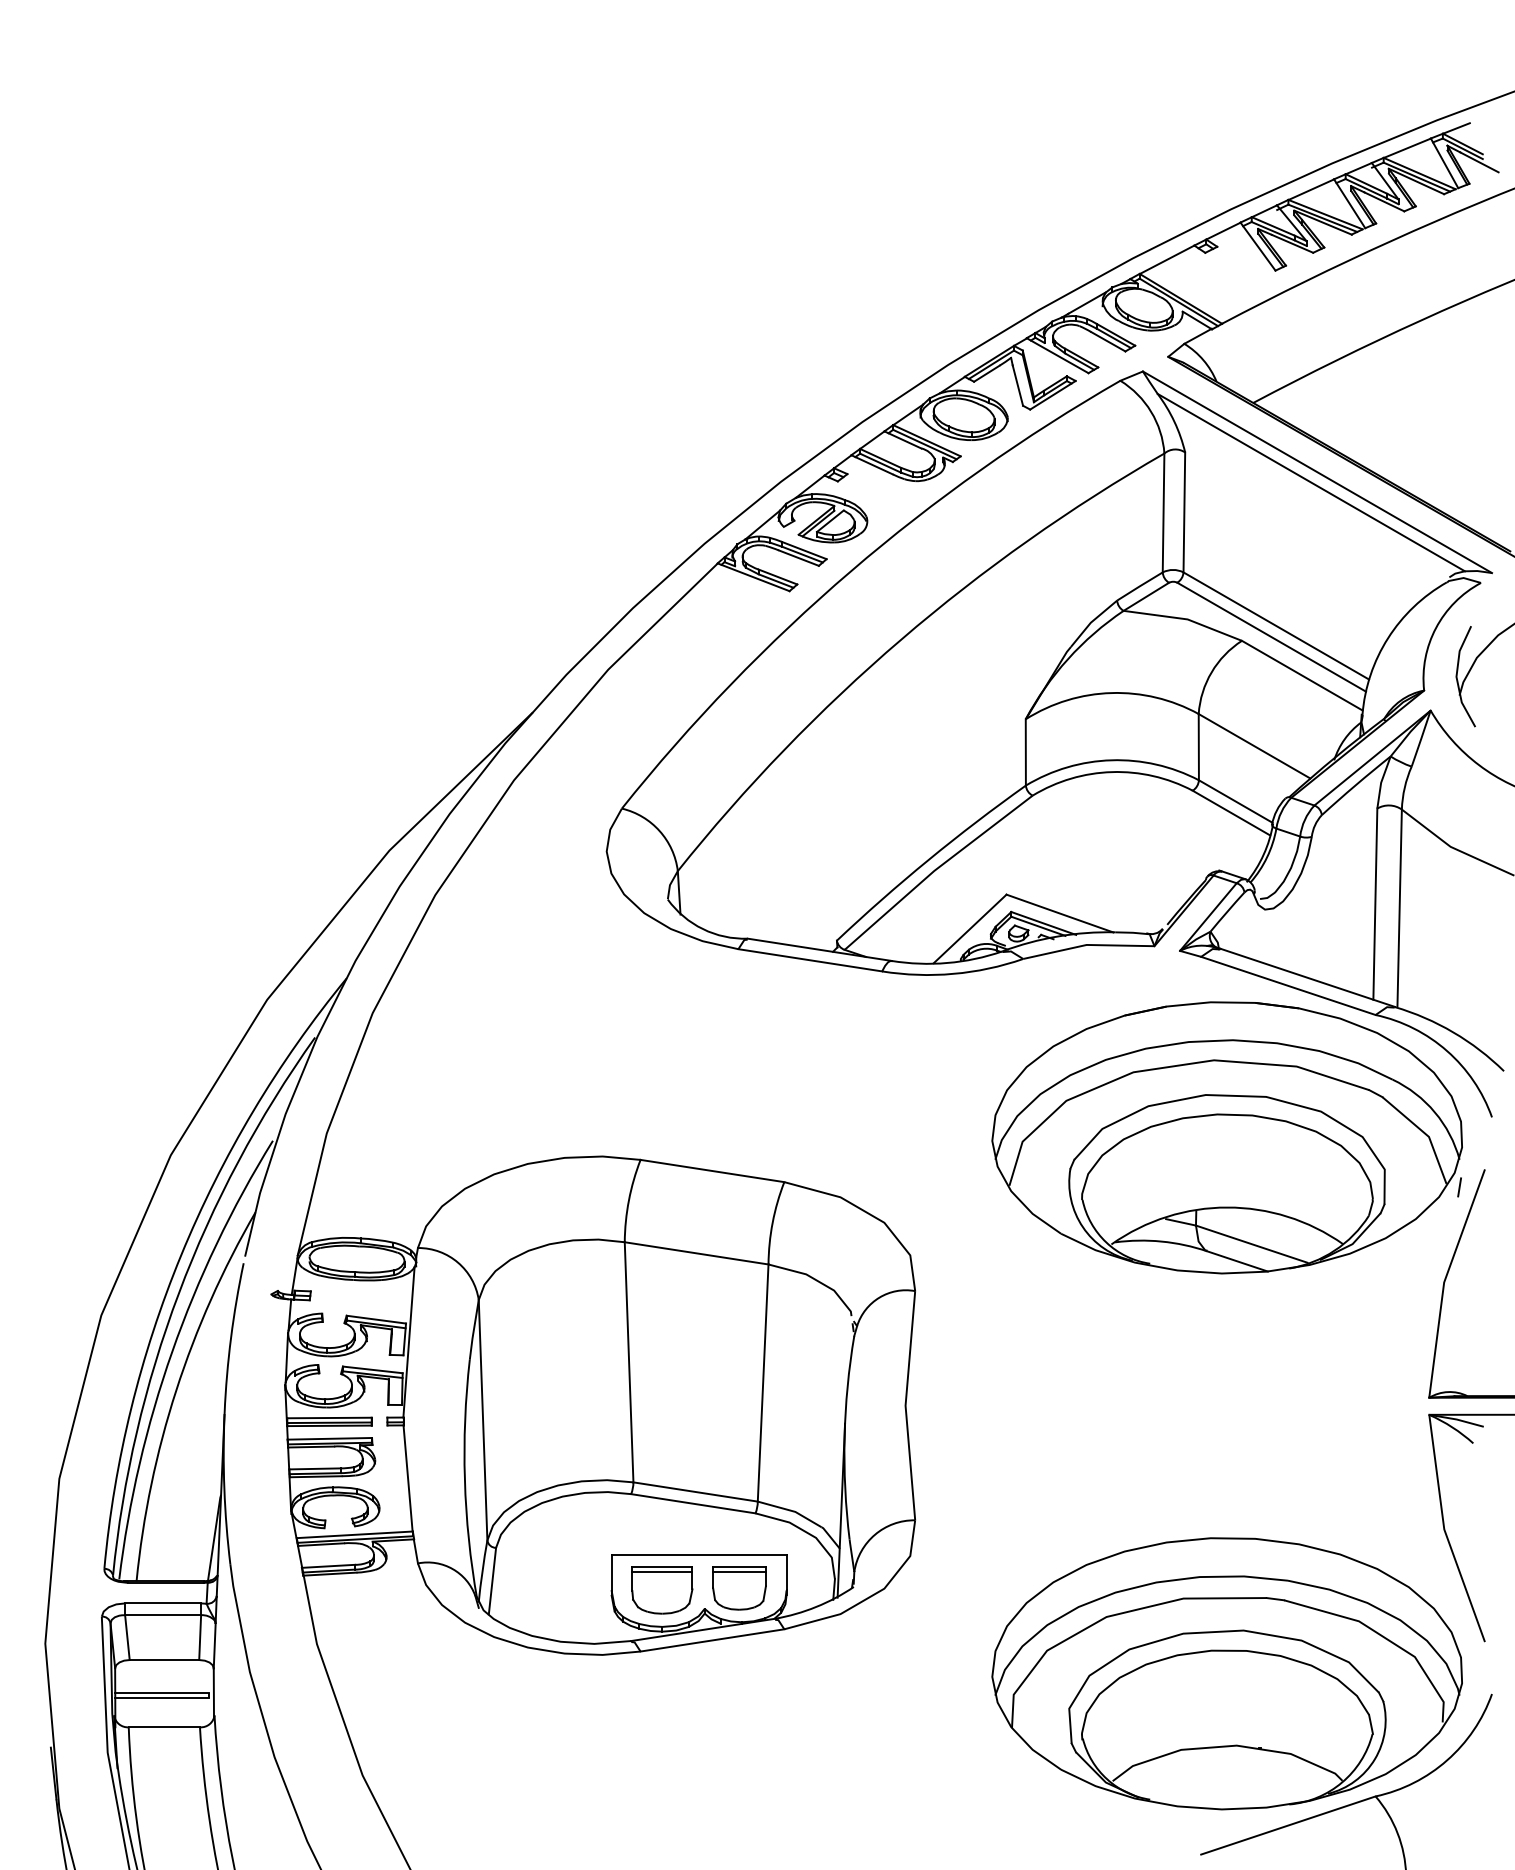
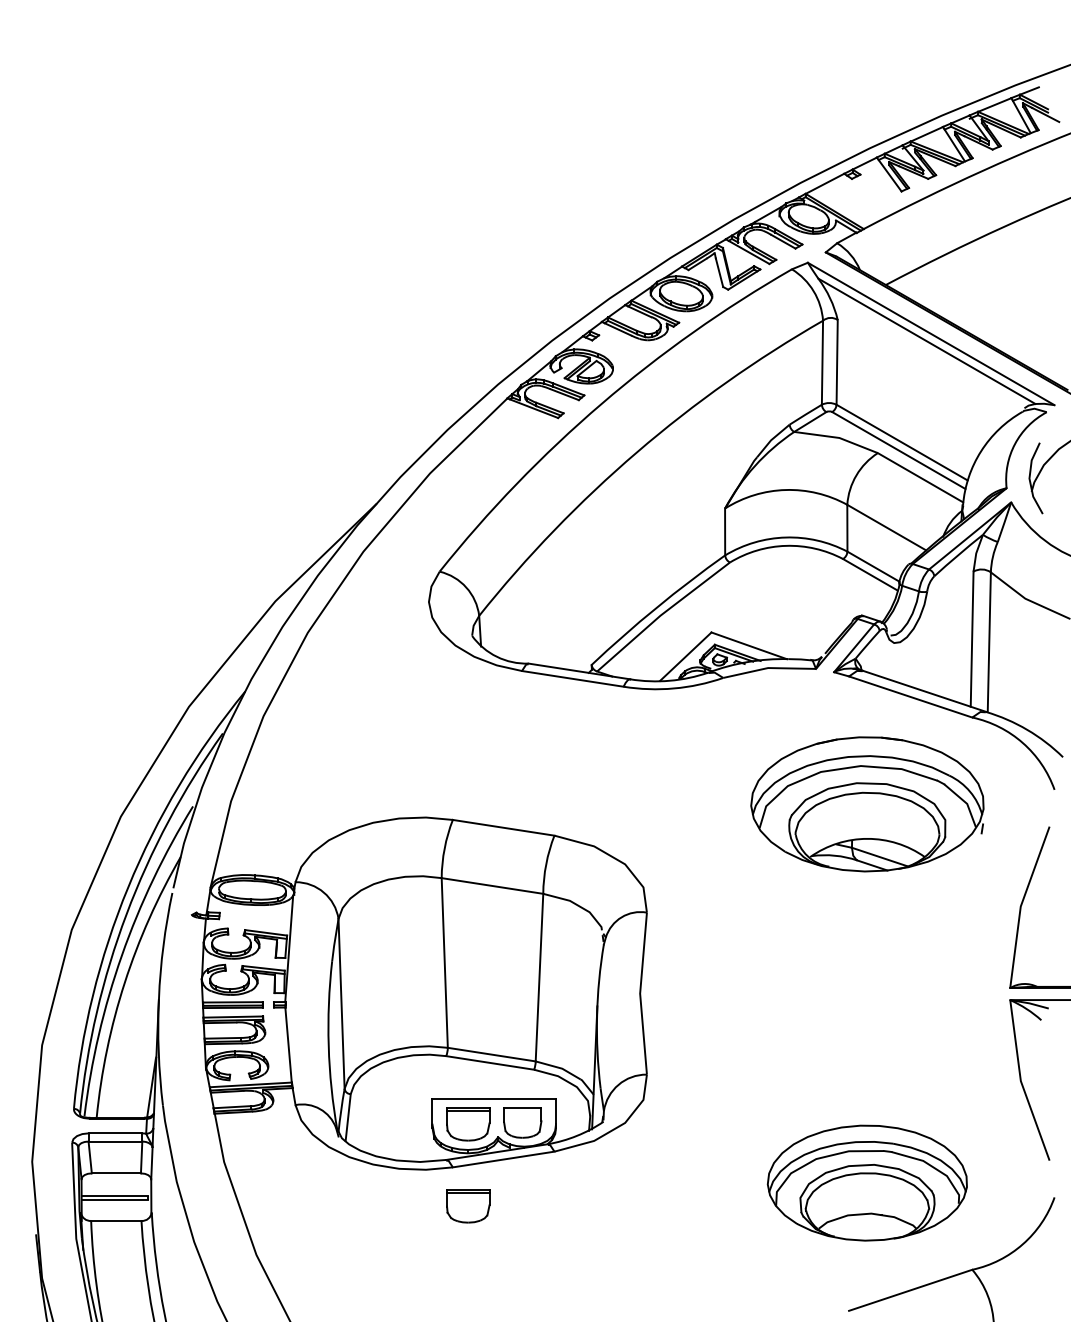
part: (1226, 1137) -> (866, 804), size x0.7
line: (739, 1571) -> (522, 1110), removed
part: (1226, 1673) -> (866, 1182), size x0.6
part: (662, 1706) -> (468, 1206), added

